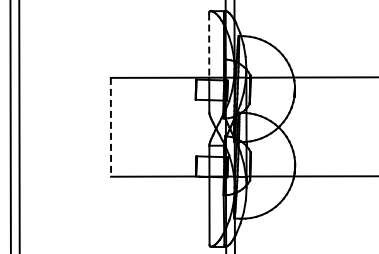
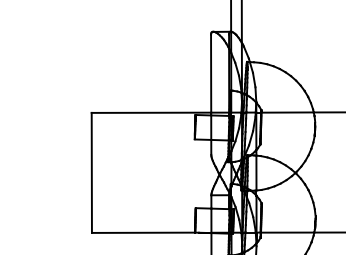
line: (209, 46) -> (211, 74), dashed -> solid
line: (110, 127) -> (91, 173), dashed -> solid

